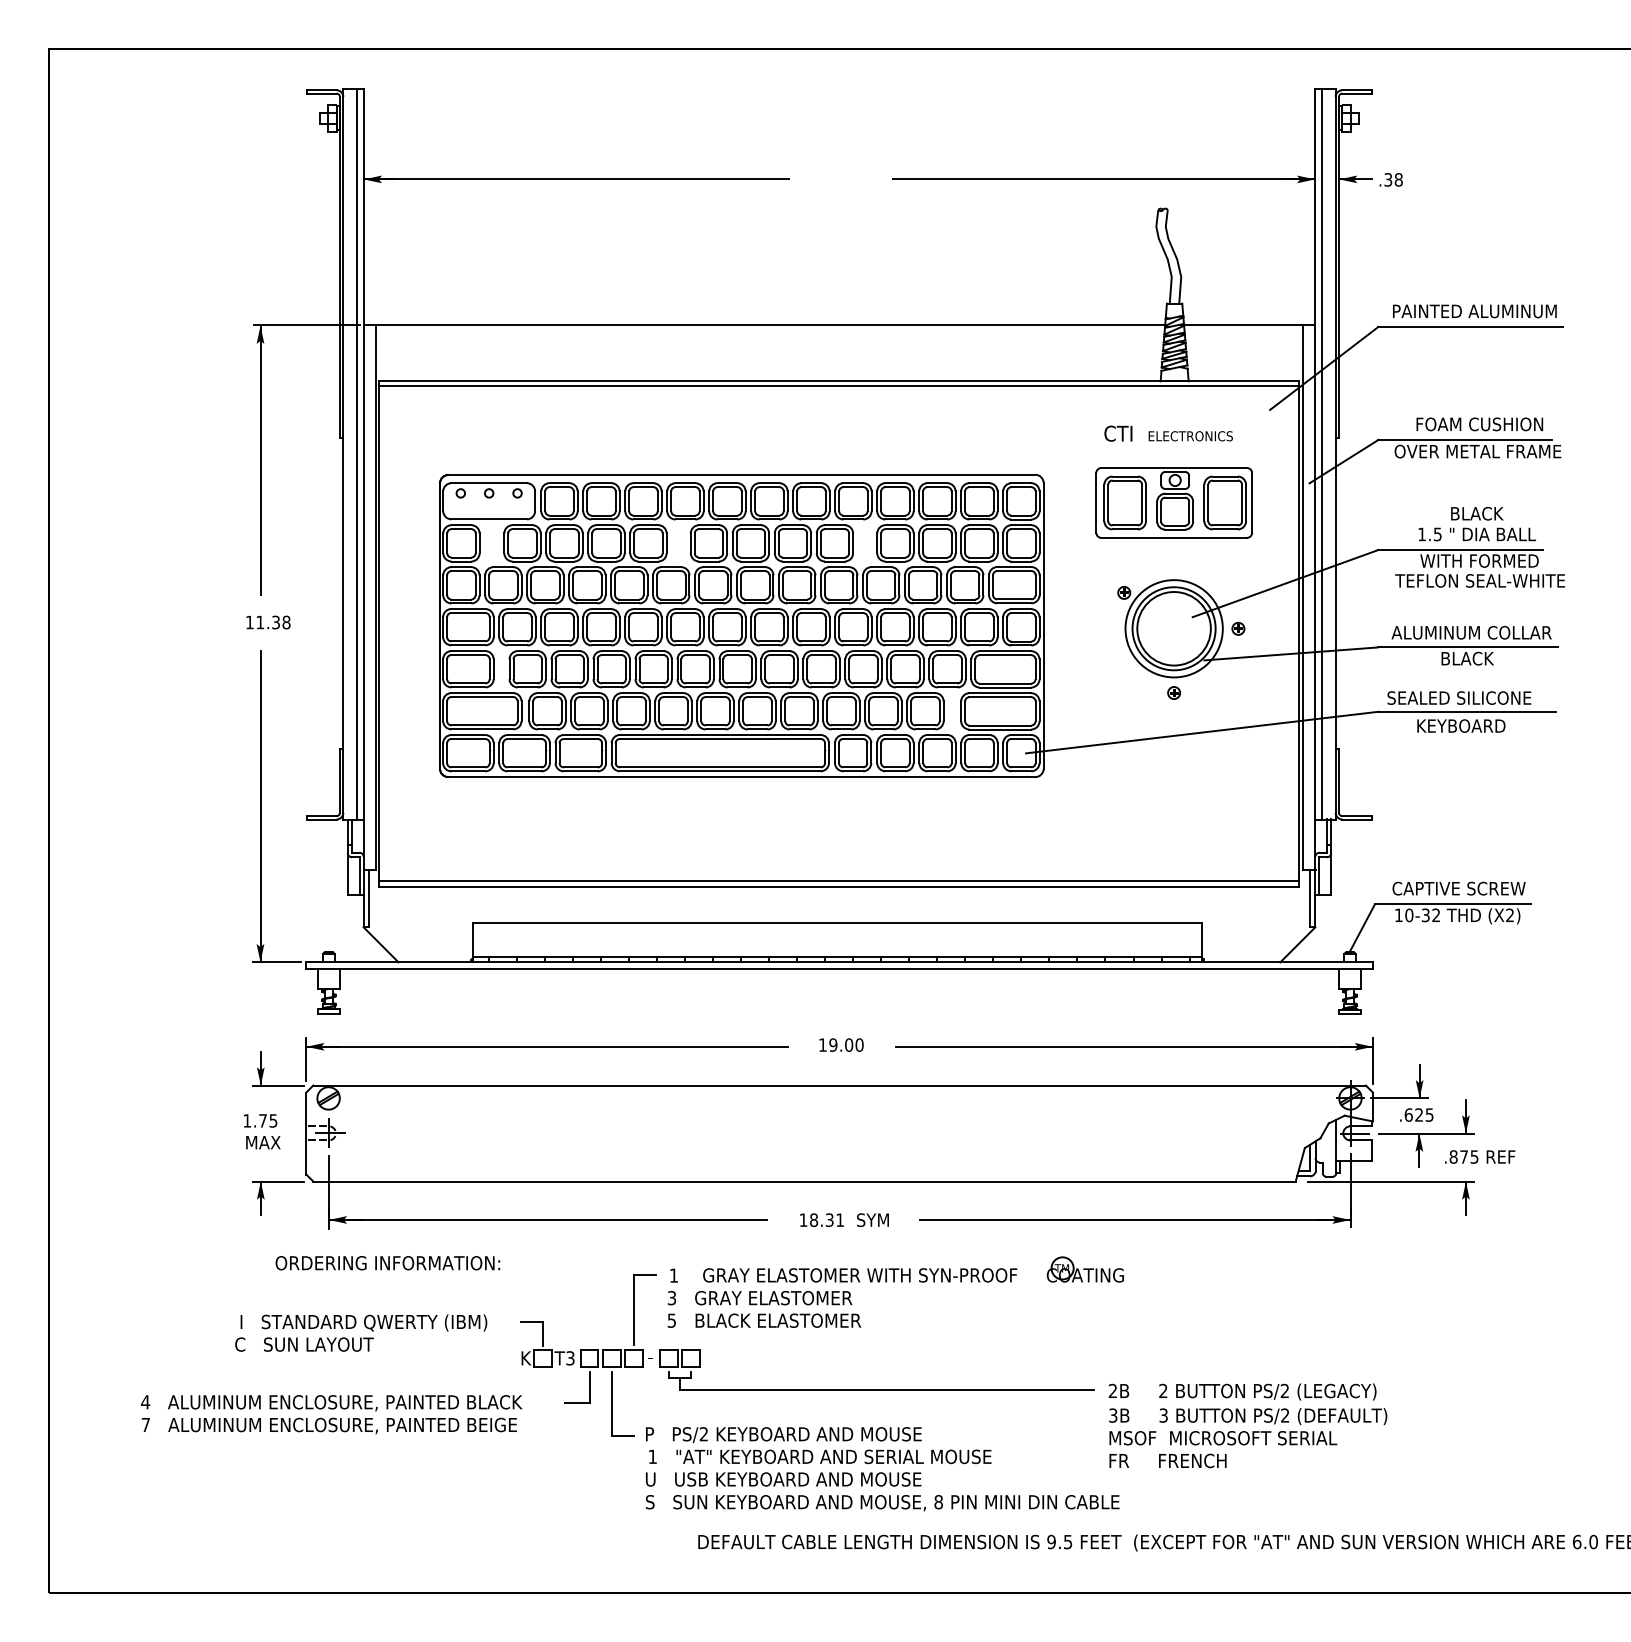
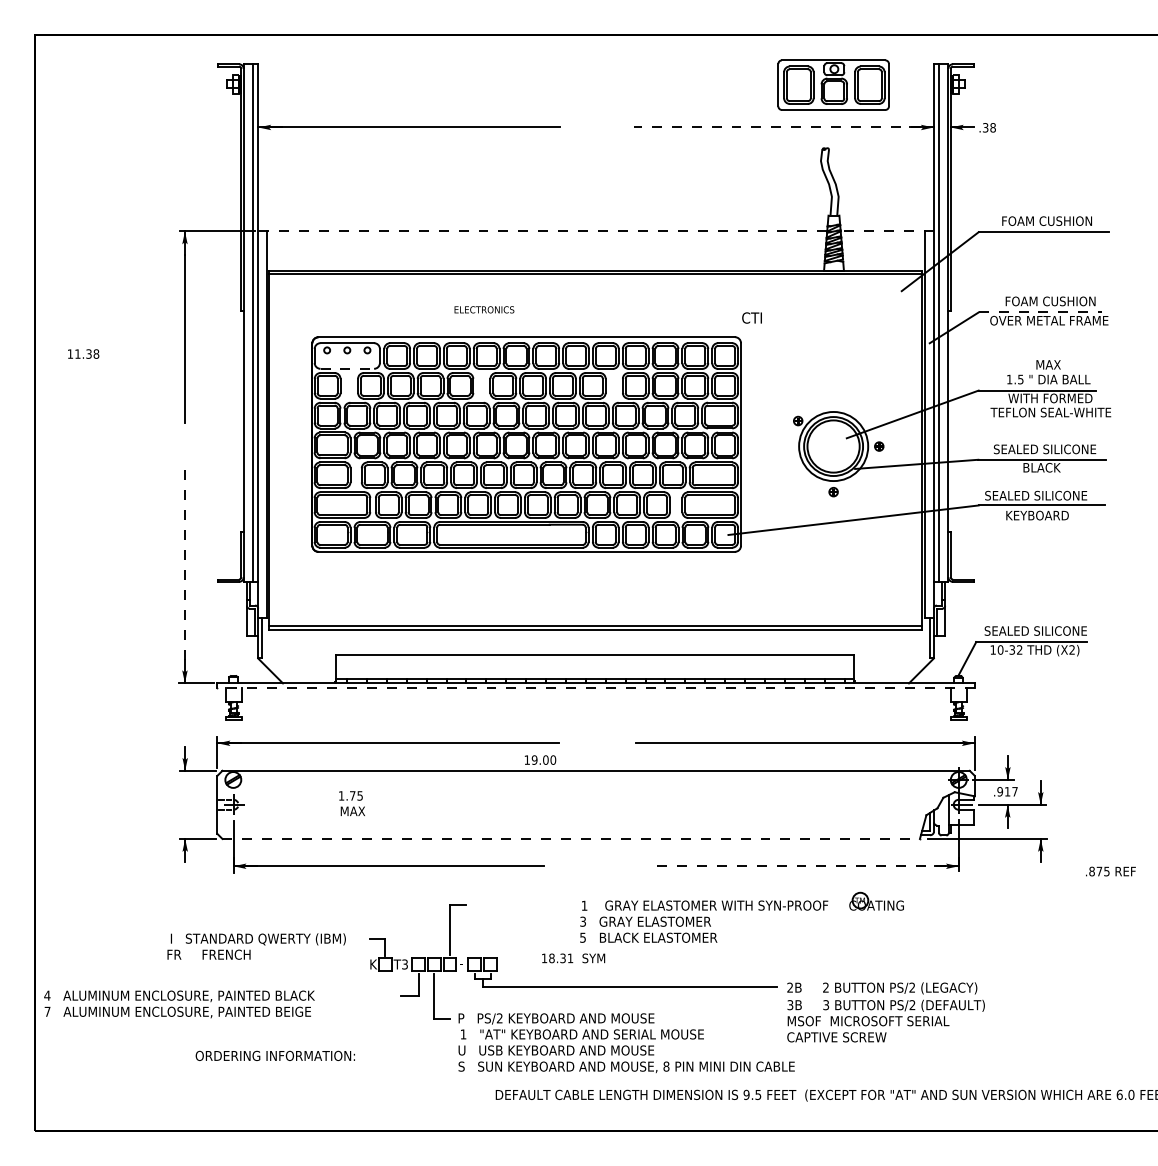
line: (1093, 179) -> (776, 127), solid -> dashed
text: (1475, 310) -> (1047, 220), PAINTED ALUMINUM -> FOAM CUSHION
line: (764, 325) -> (542, 231), solid -> dashed
line: (1248, 325) -> (886, 231), solid -> dashed
text: (1117, 432) -> (751, 317), moved
text: (1190, 435) -> (484, 309), moved
line: (1465, 440) -> (1040, 312), solid -> dashed
part: (1173, 501) -> (833, 84), moved
text: (1476, 513) -> (1048, 364), BLACK -> MAX
line: (489, 518) -> (347, 368), solid -> dashed
text: (268, 621) -> (83, 353), moved
text: (1471, 632) -> (1044, 449), ALUMINUM COLLAR -> SEALED SILICONE
line: (259, 789) -> (184, 560), solid -> dashed
text: (1458, 887) -> (1035, 630), CAPTIVE SCREW -> SEALED SILICONE
line: (840, 969) -> (596, 688), solid -> dashed
text: (841, 1044) -> (540, 759), moved
text: (1419, 1114) -> (1007, 791), .625 -> .917
text: (261, 1131) -> (351, 803), moved
text: (1479, 1156) -> (1110, 871), moved
line: (804, 1180) -> (571, 838), solid -> dashed
text: (844, 1220) -> (573, 958), moved
line: (1126, 1220) -> (799, 866), solid -> dashed
text: (386, 1262) -> (274, 1055), moved
part: (895, 1290) -> (741, 916), moved
text: (304, 1344) -> (216, 954), C   SUN LAYOUT -> FR     FRENCH
text: (331, 1414) -> (179, 1004), moved
text: (1178, 1461) -> (836, 1037), FR     FRENCH -> CAPTIVE SCREW

